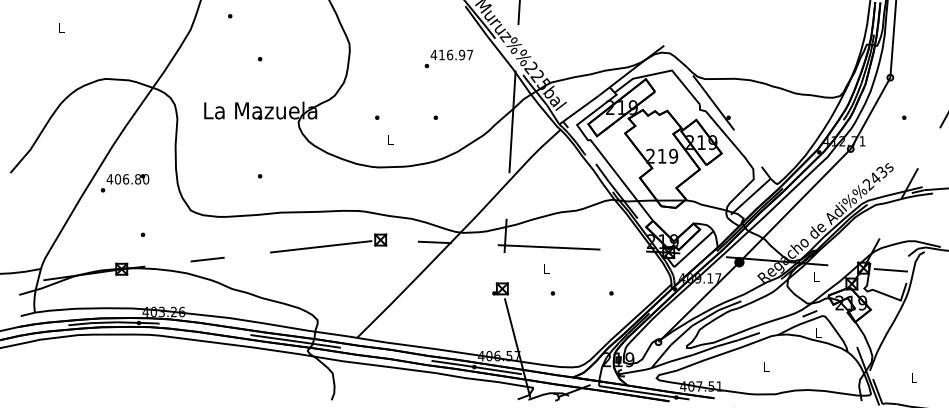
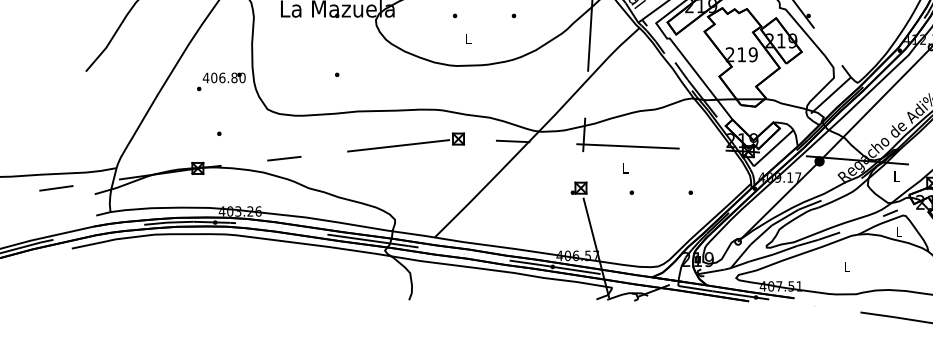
text: (124, 183) -> (220, 82), moved

